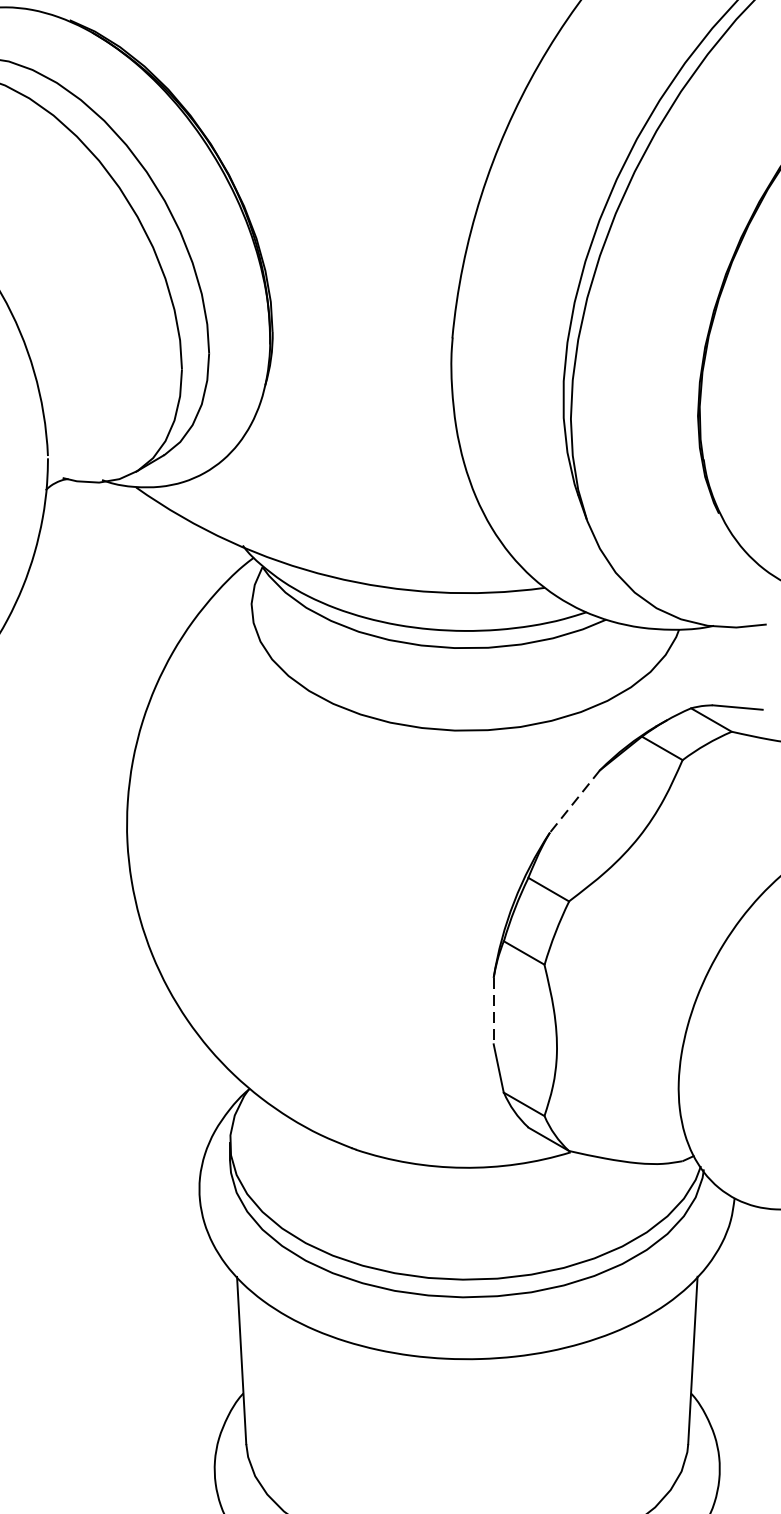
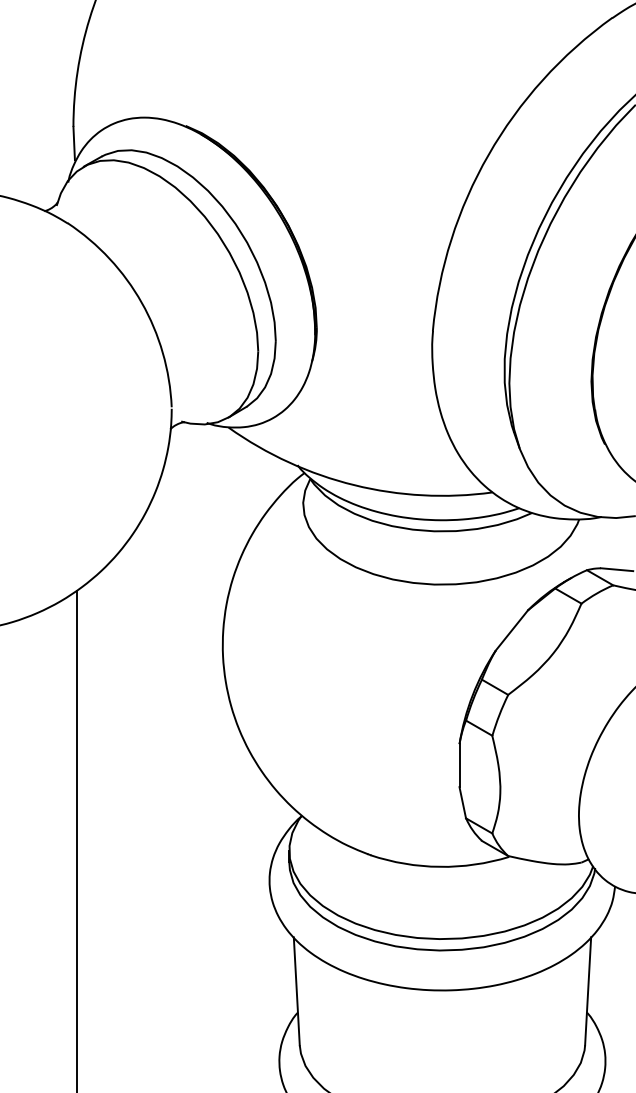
line: (575, 801) -> (512, 630), dashed -> solid
line: (493, 1012) -> (459, 766), dashed -> solid

